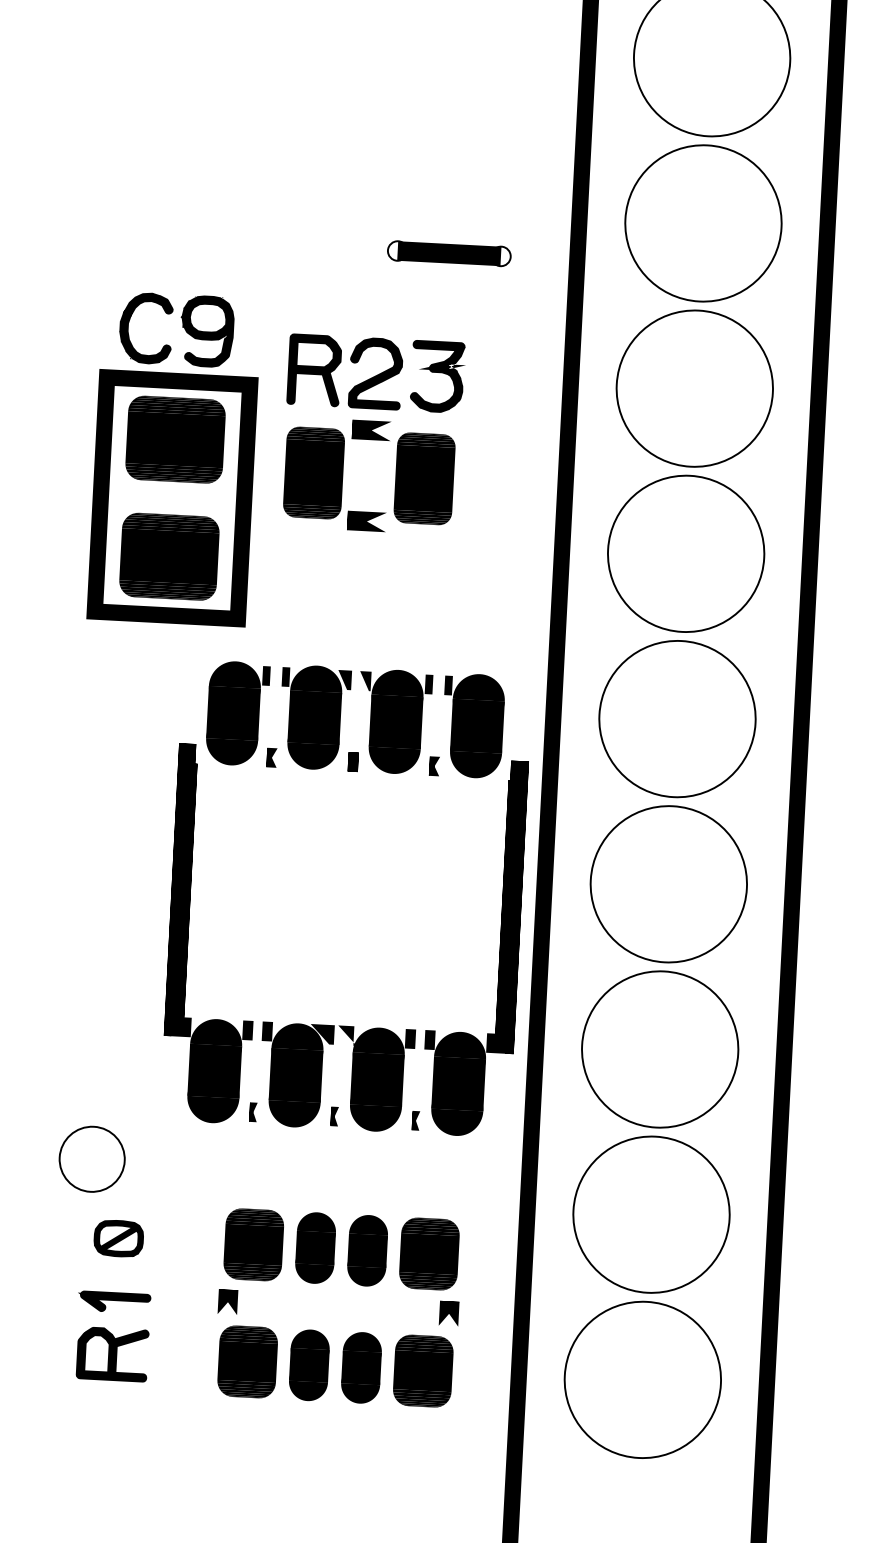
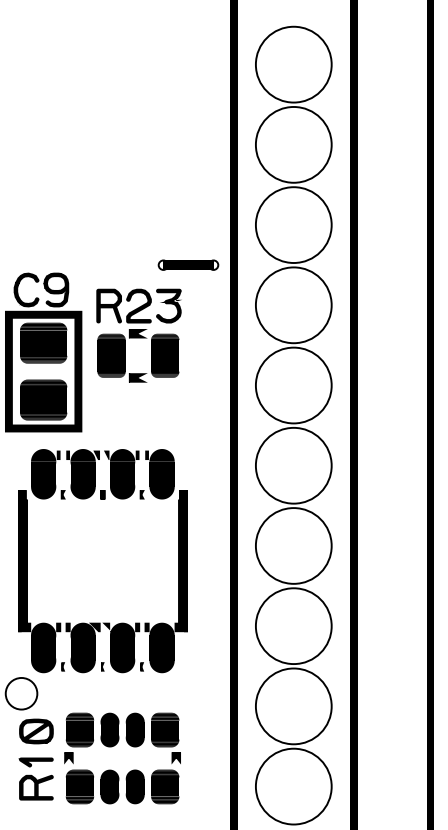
part: (449, 252) -> (188, 264), moved
part: (338, 1025) -> (102, 622), moved
part: (118, 1238) -> (36, 731), size x1.43
part: (323, 1282) -> (114, 746), moved

